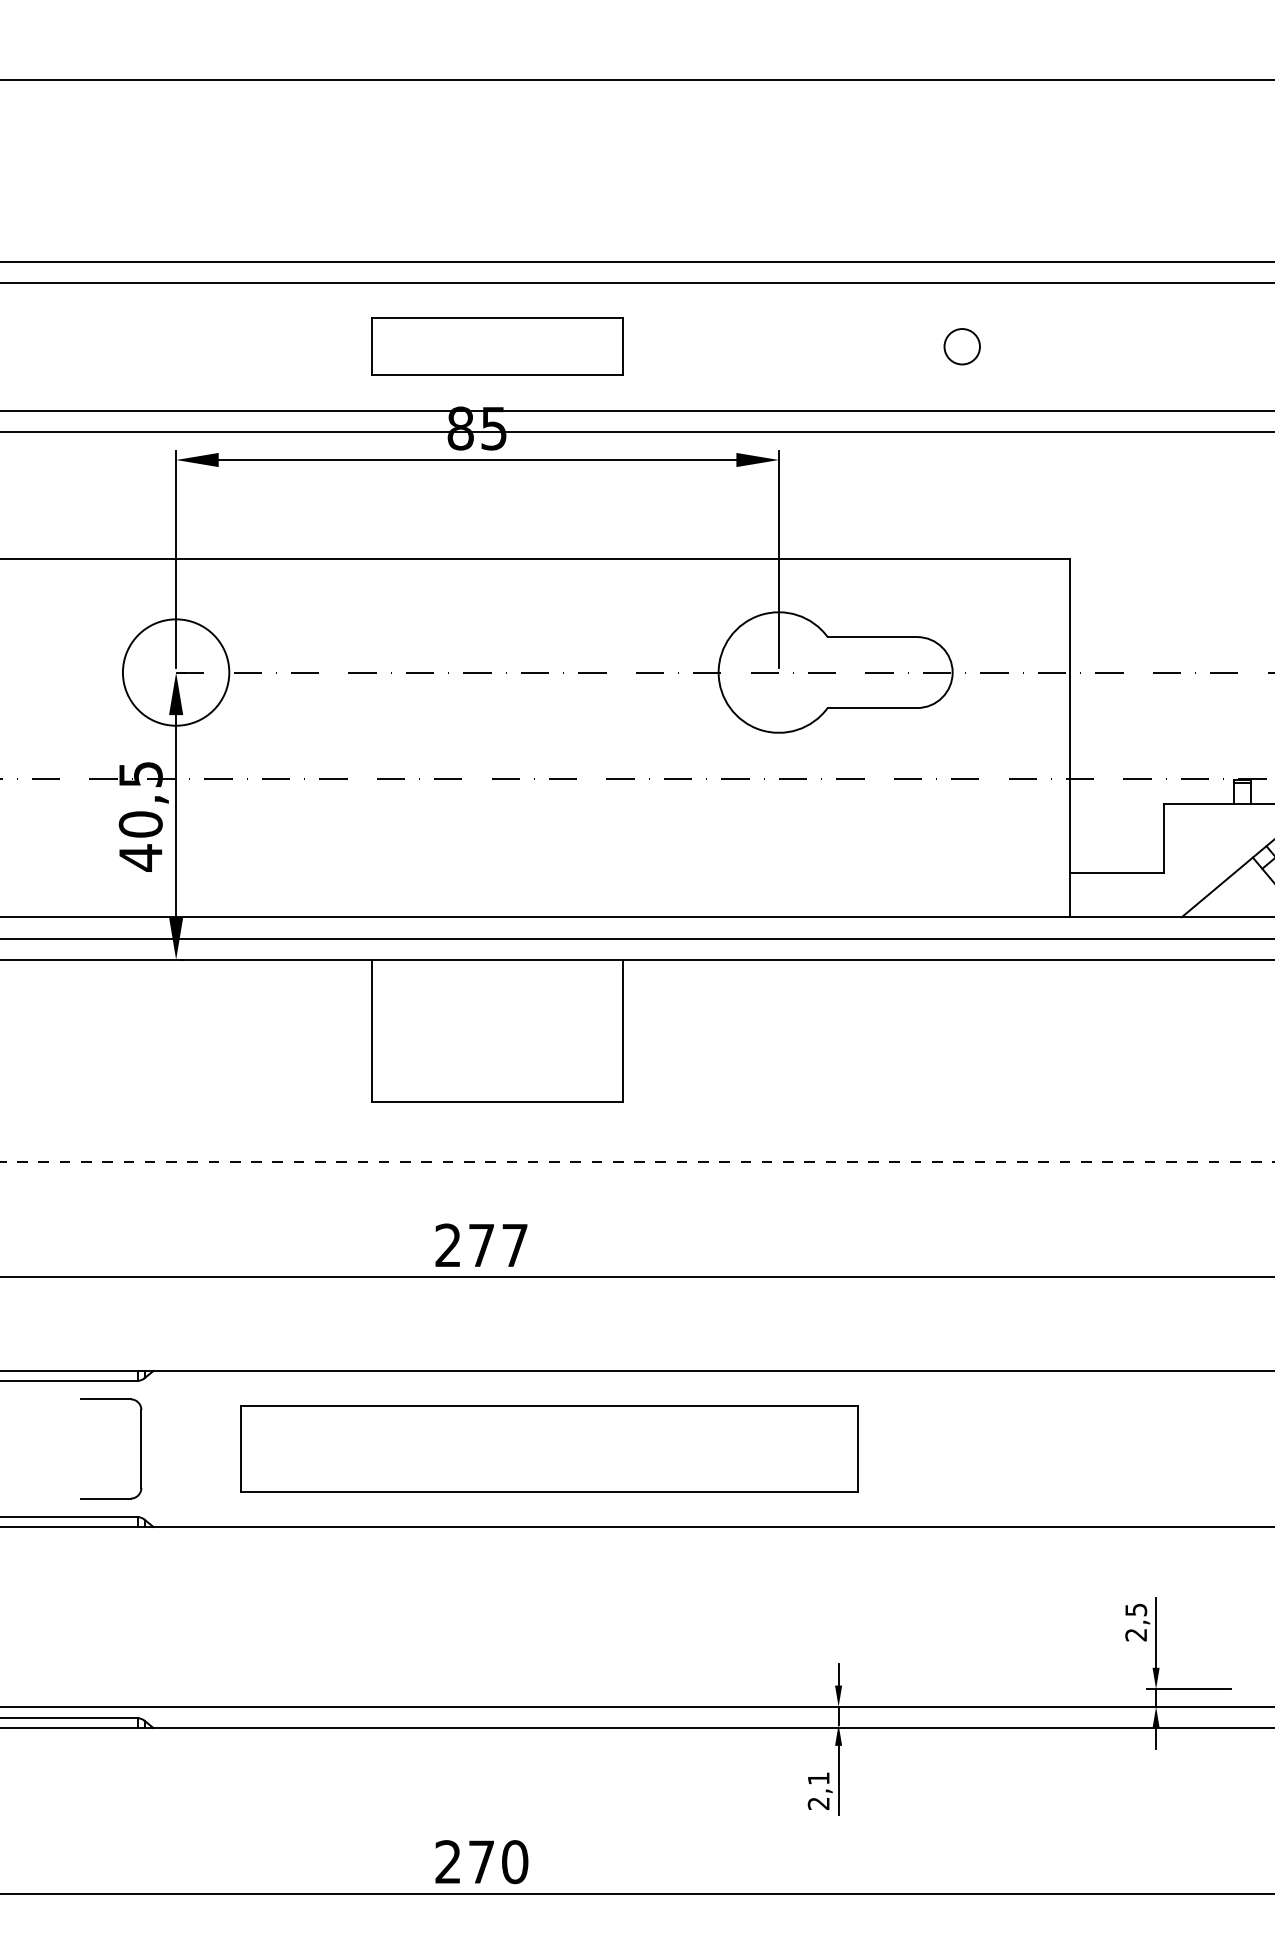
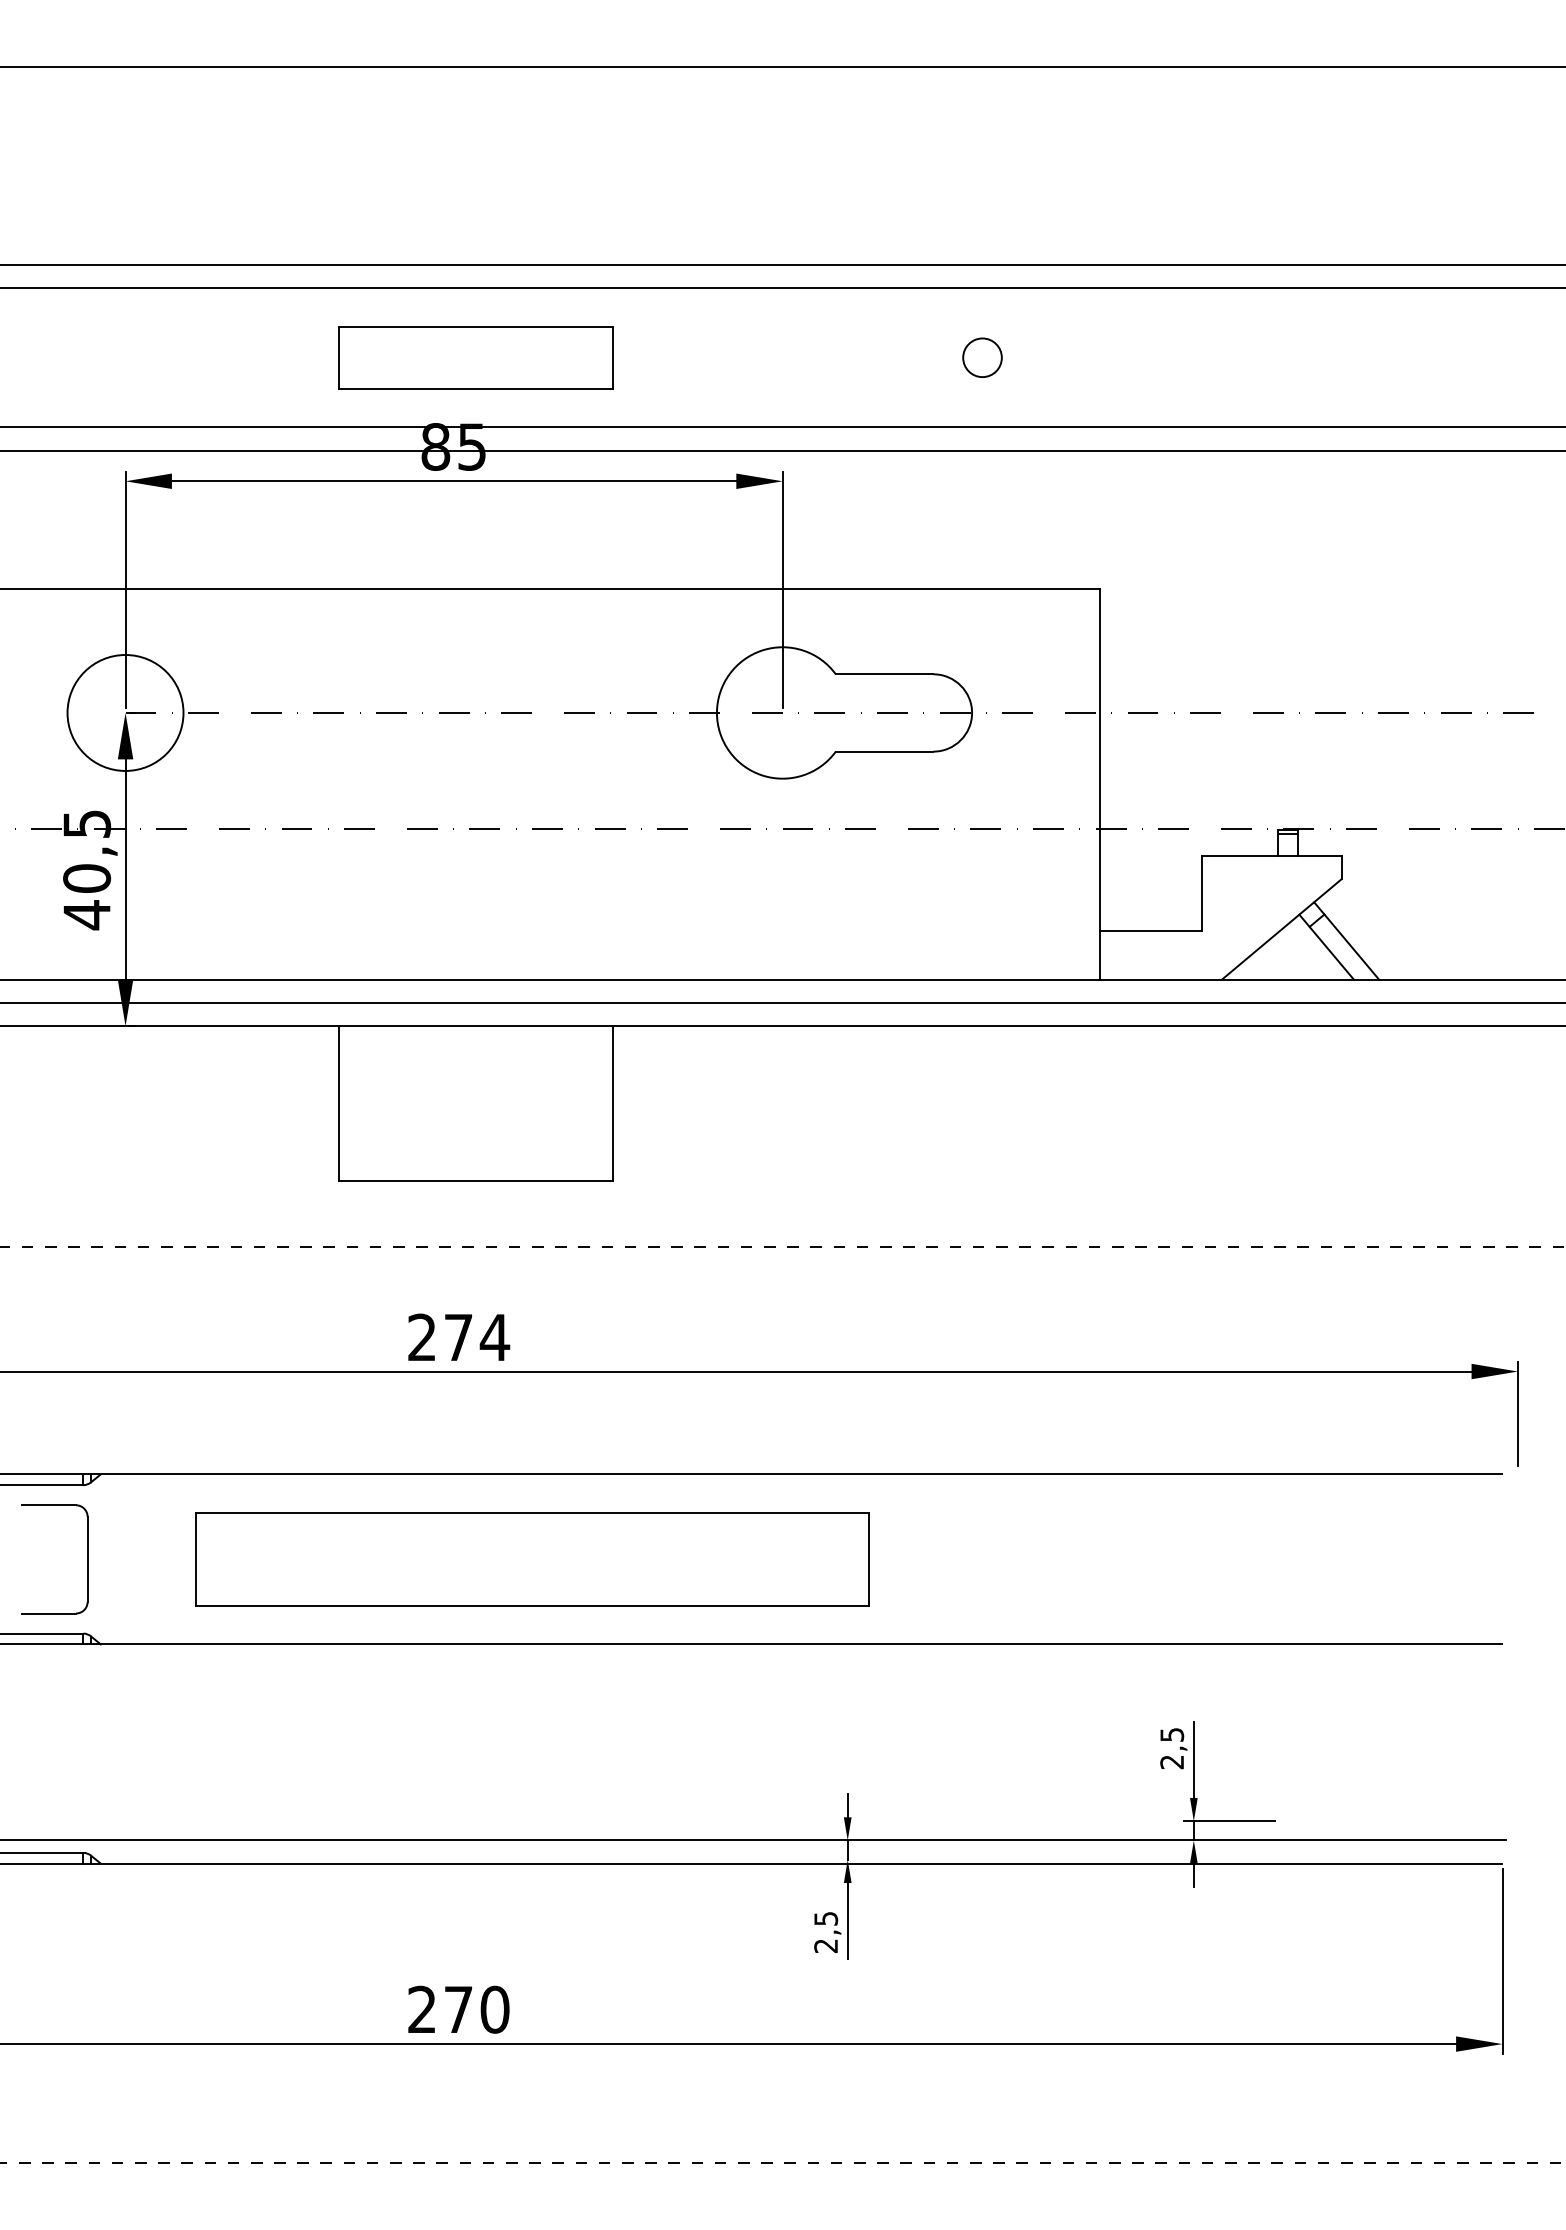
text: (514, 1245) -> (494, 1337), 277 -> 274
text: (819, 1778) -> (826, 1918), 2,1 -> 2,5

